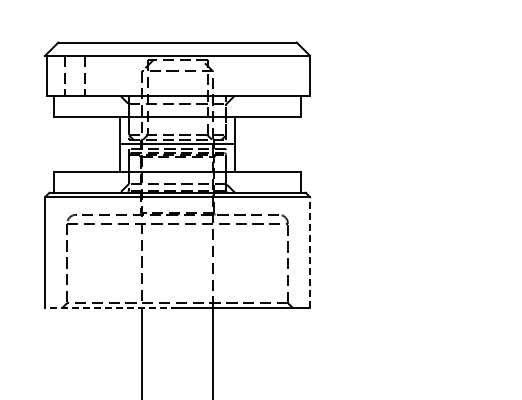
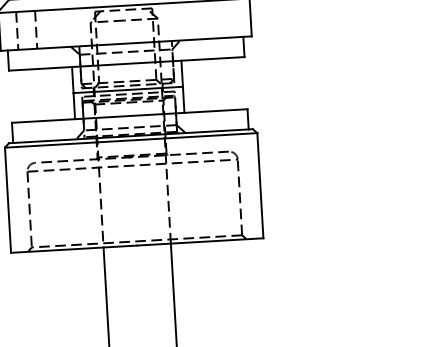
line: (310, 251) -> (260, 184), dashed -> solid
line: (110, 307) -> (73, 249), dashed -> solid

